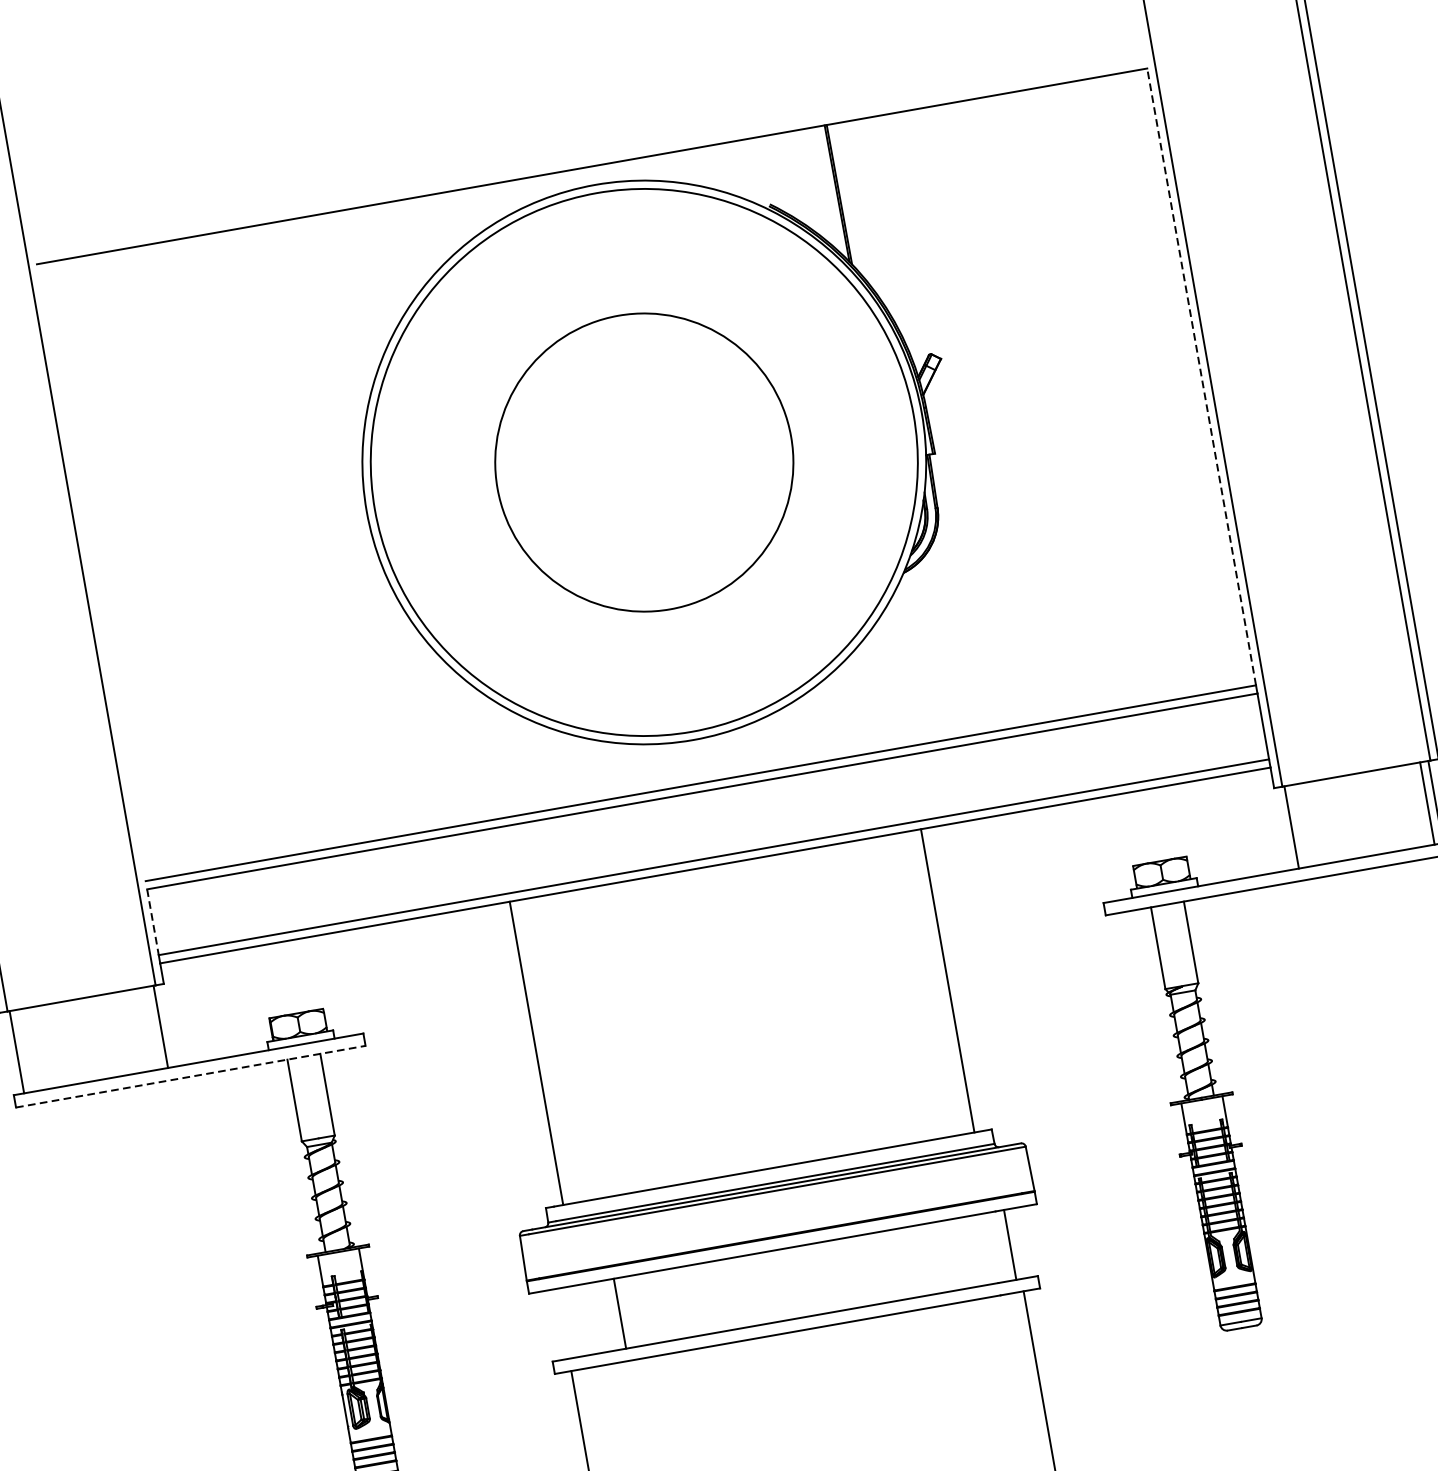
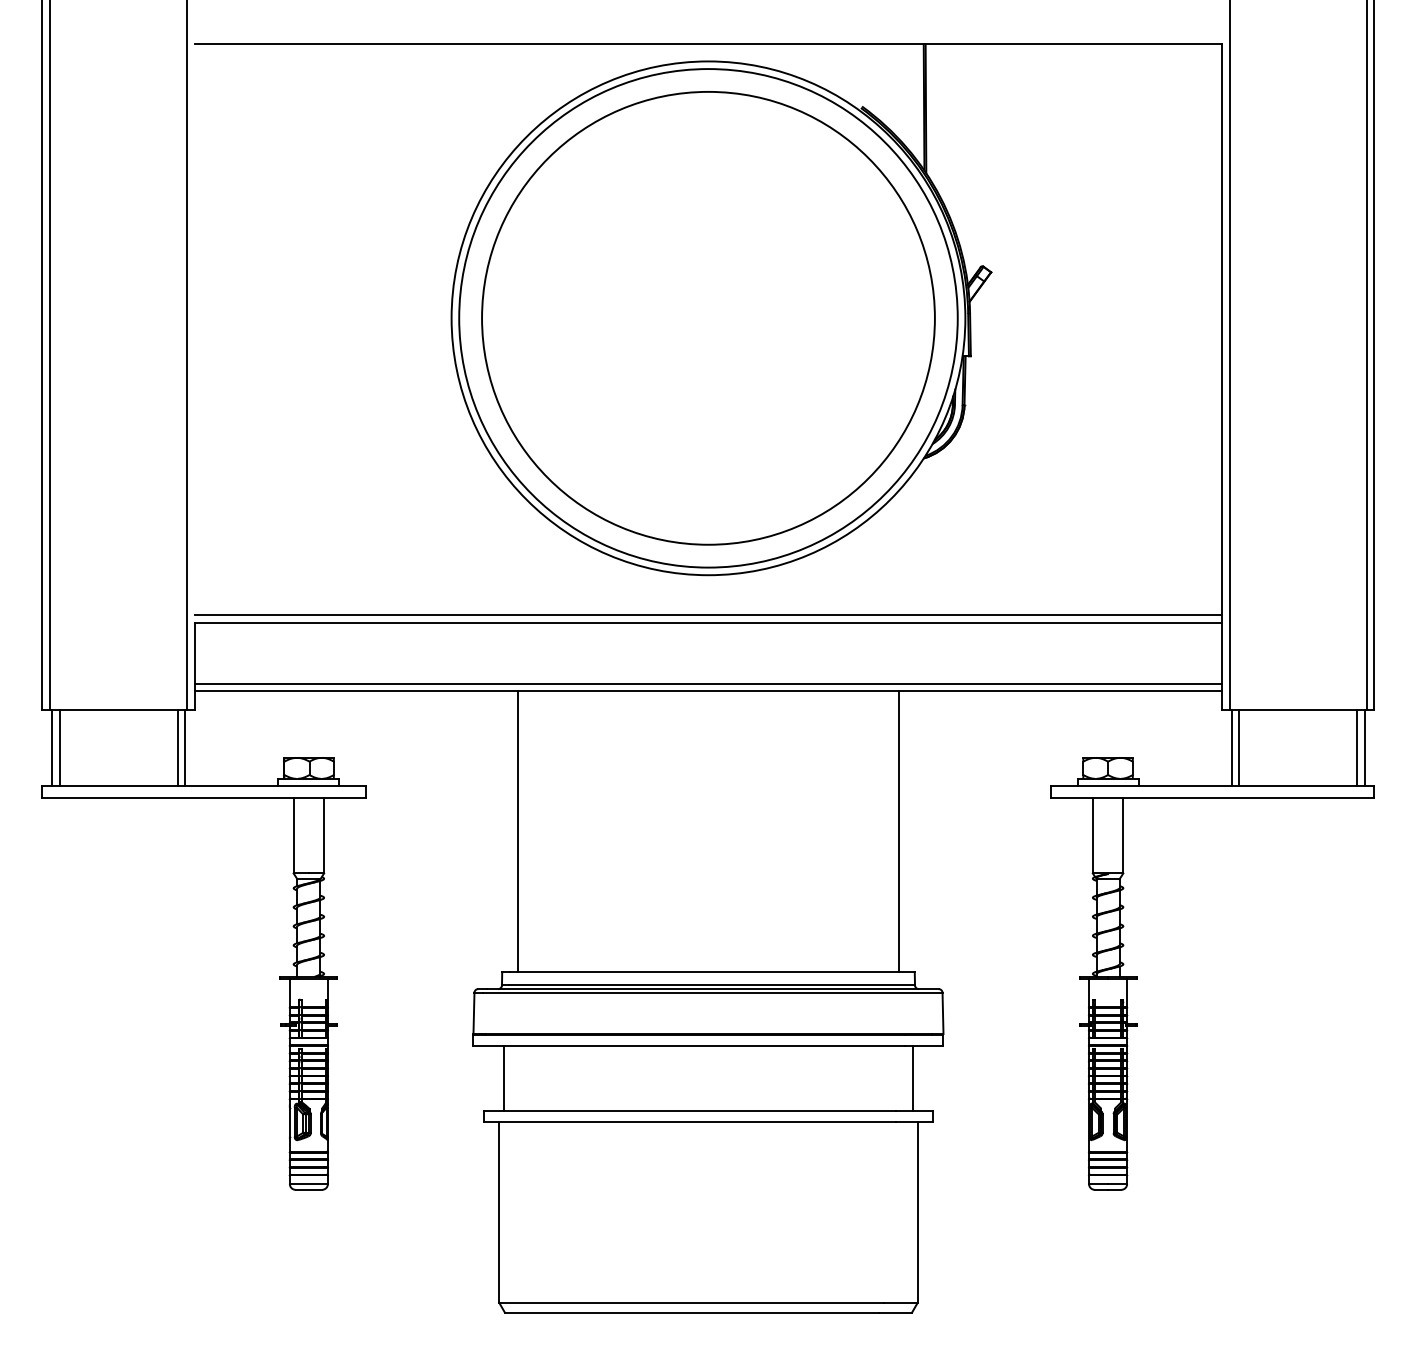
line: (1201, 376) -> (1222, 329), dashed -> solid
circle: (644, 462) -> (708, 318), size x1.67
line: (1300, 826) -> (1239, 748), added
line: (152, 922) -> (194, 653), dashed -> solid
line: (152, 1028) -> (177, 748), added
line: (25, 1050) -> (59, 748), added
line: (191, 1076) -> (204, 797), dashed -> solid
line: (619, 1313) -> (503, 1078), moved

